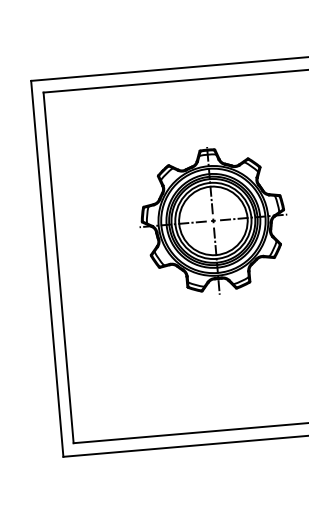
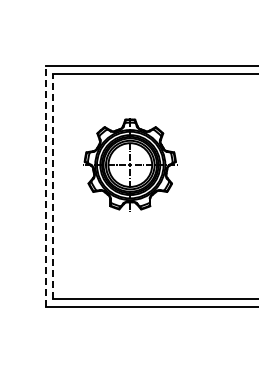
part: (213, 219) -> (130, 164), moved
line: (58, 267) -> (53, 186), solid -> dashed
line: (47, 268) -> (46, 186), solid -> dashed

